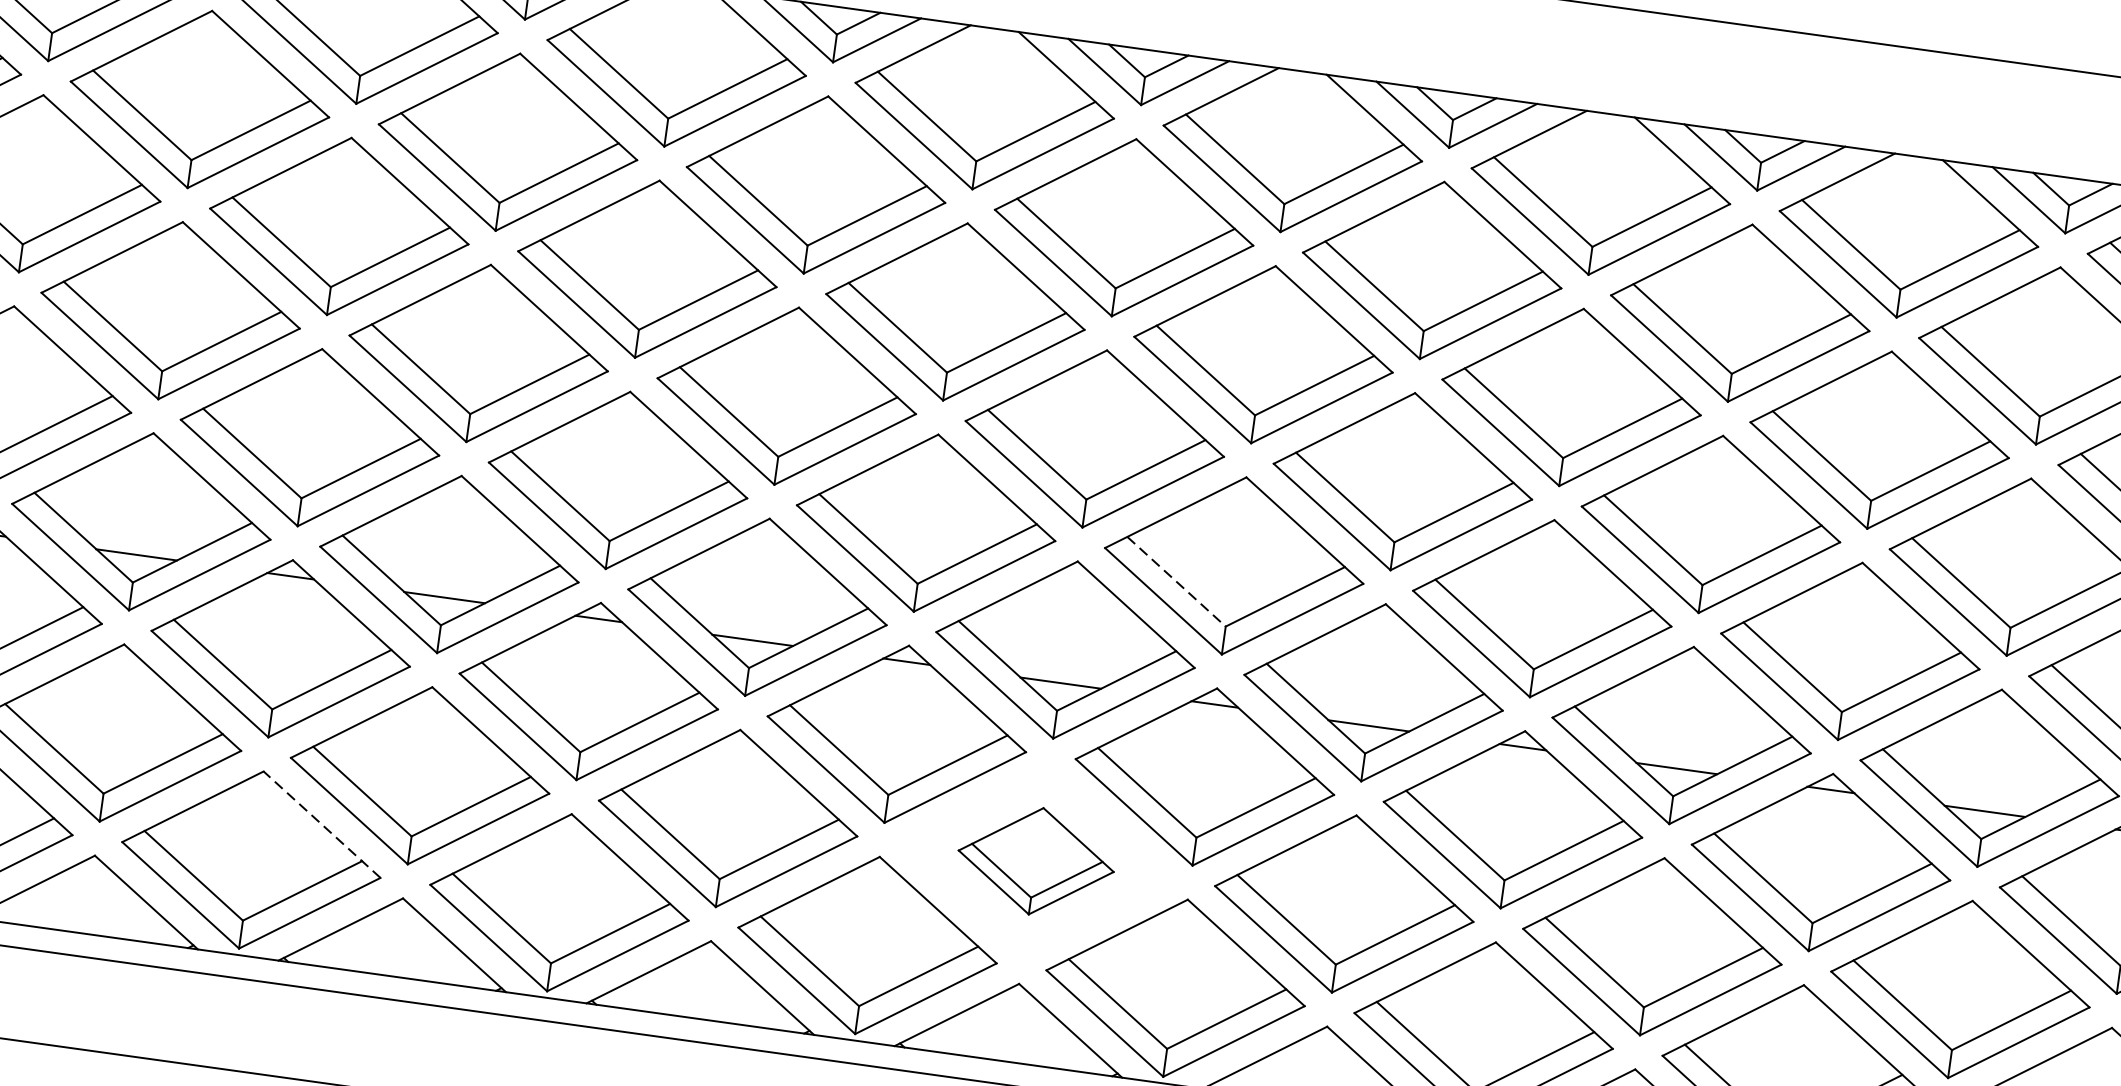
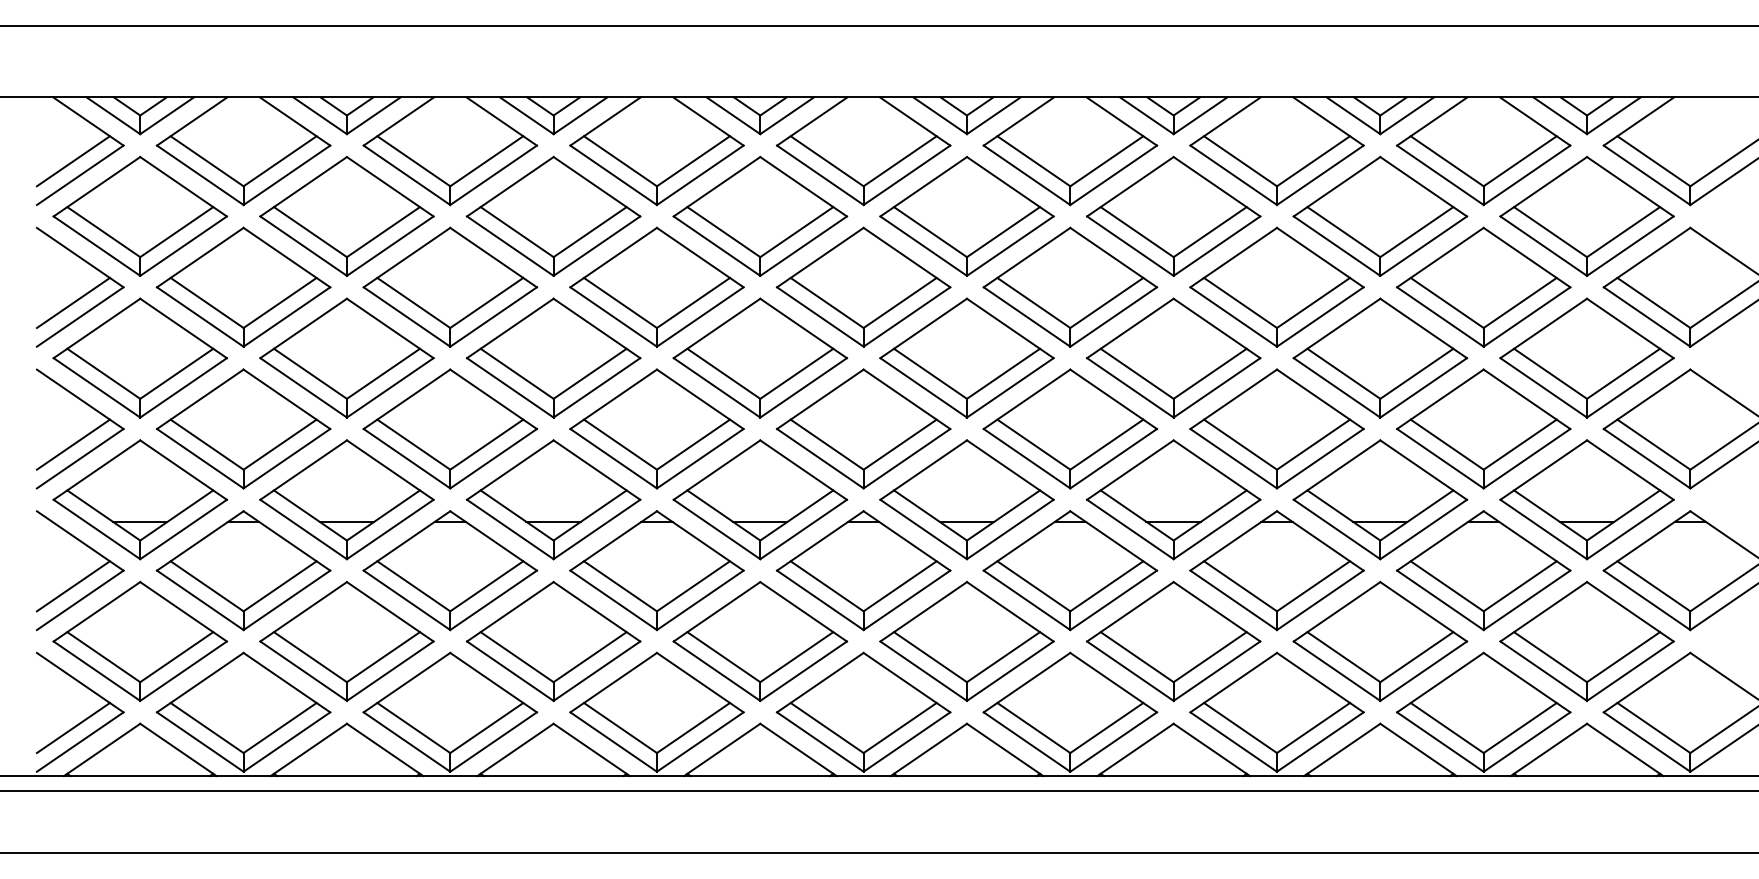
line: (1177, 581) -> (1034, 444), dashed -> solid
line: (321, 824) -> (493, 682), dashed -> solid
part: (1035, 861) -> (966, 641), size x1.67

